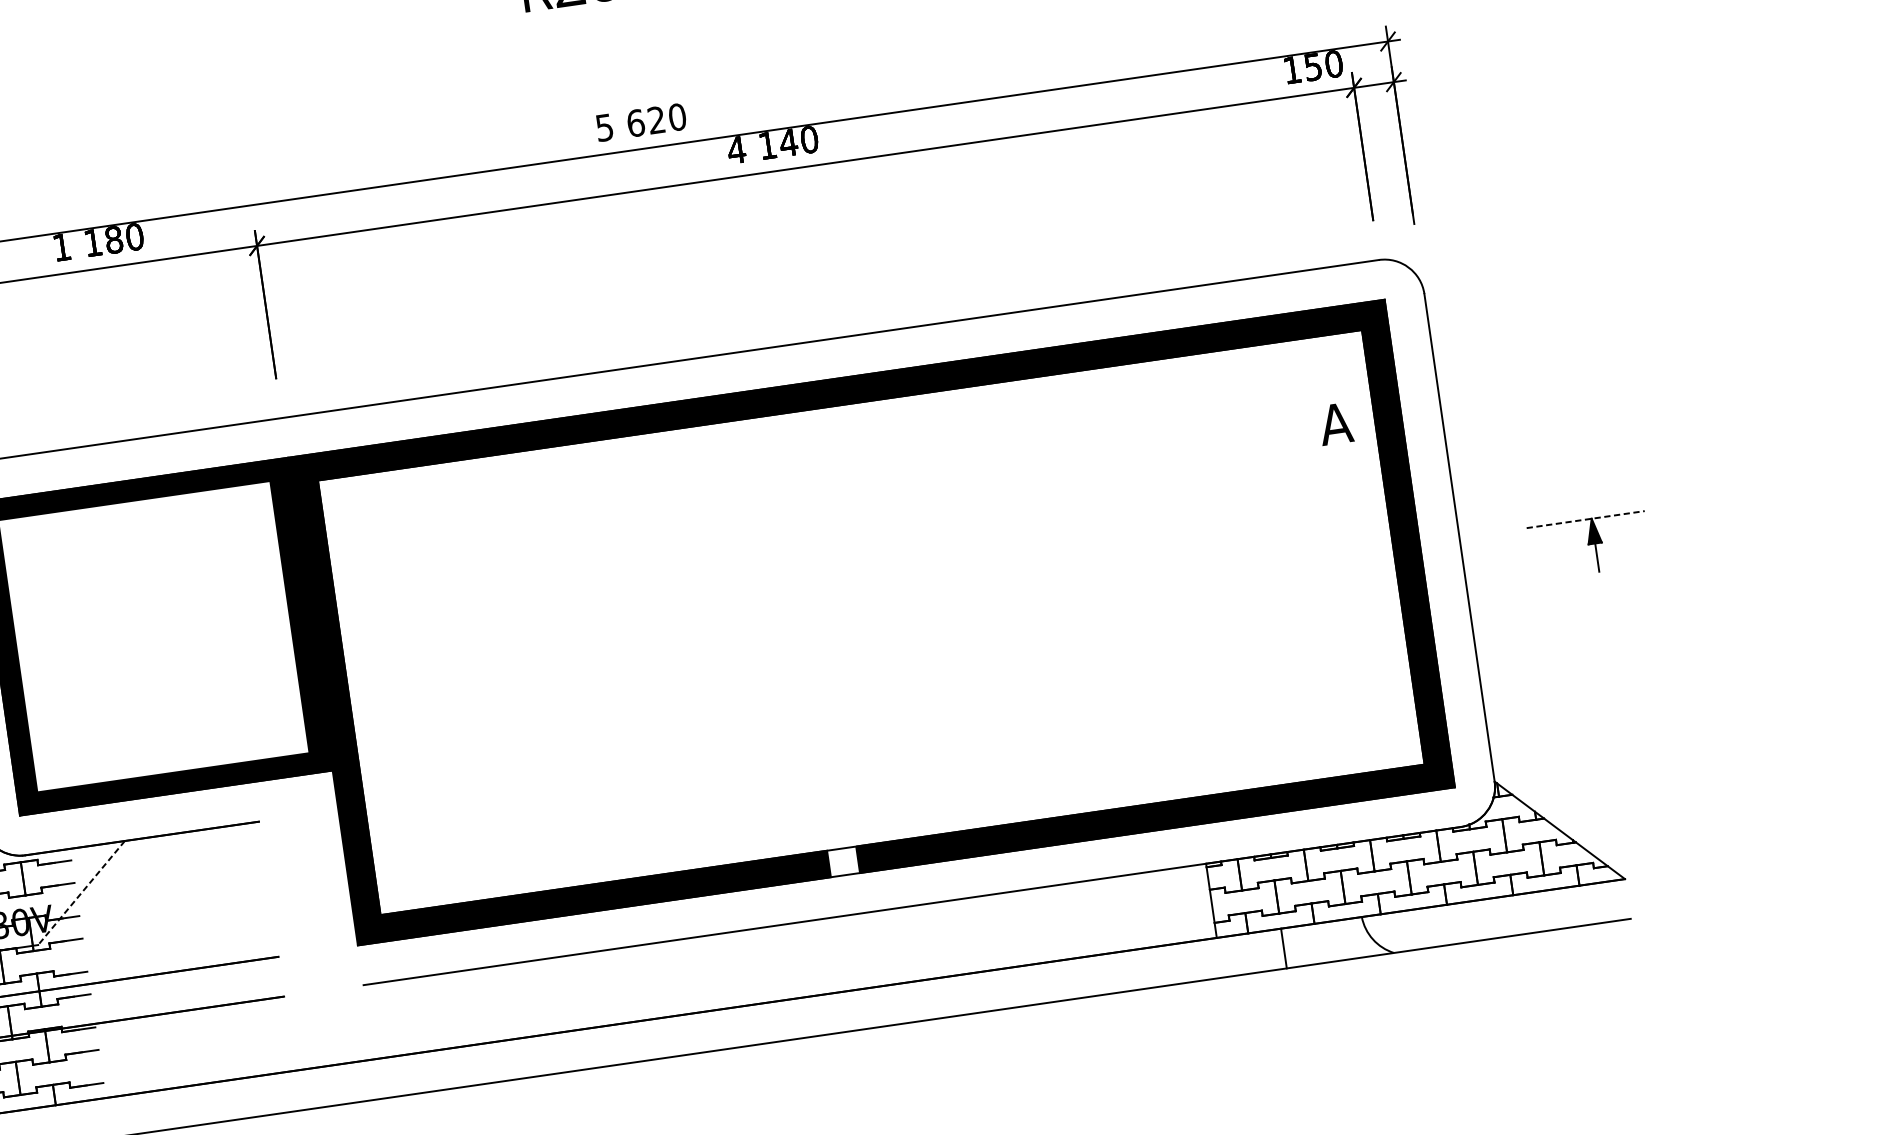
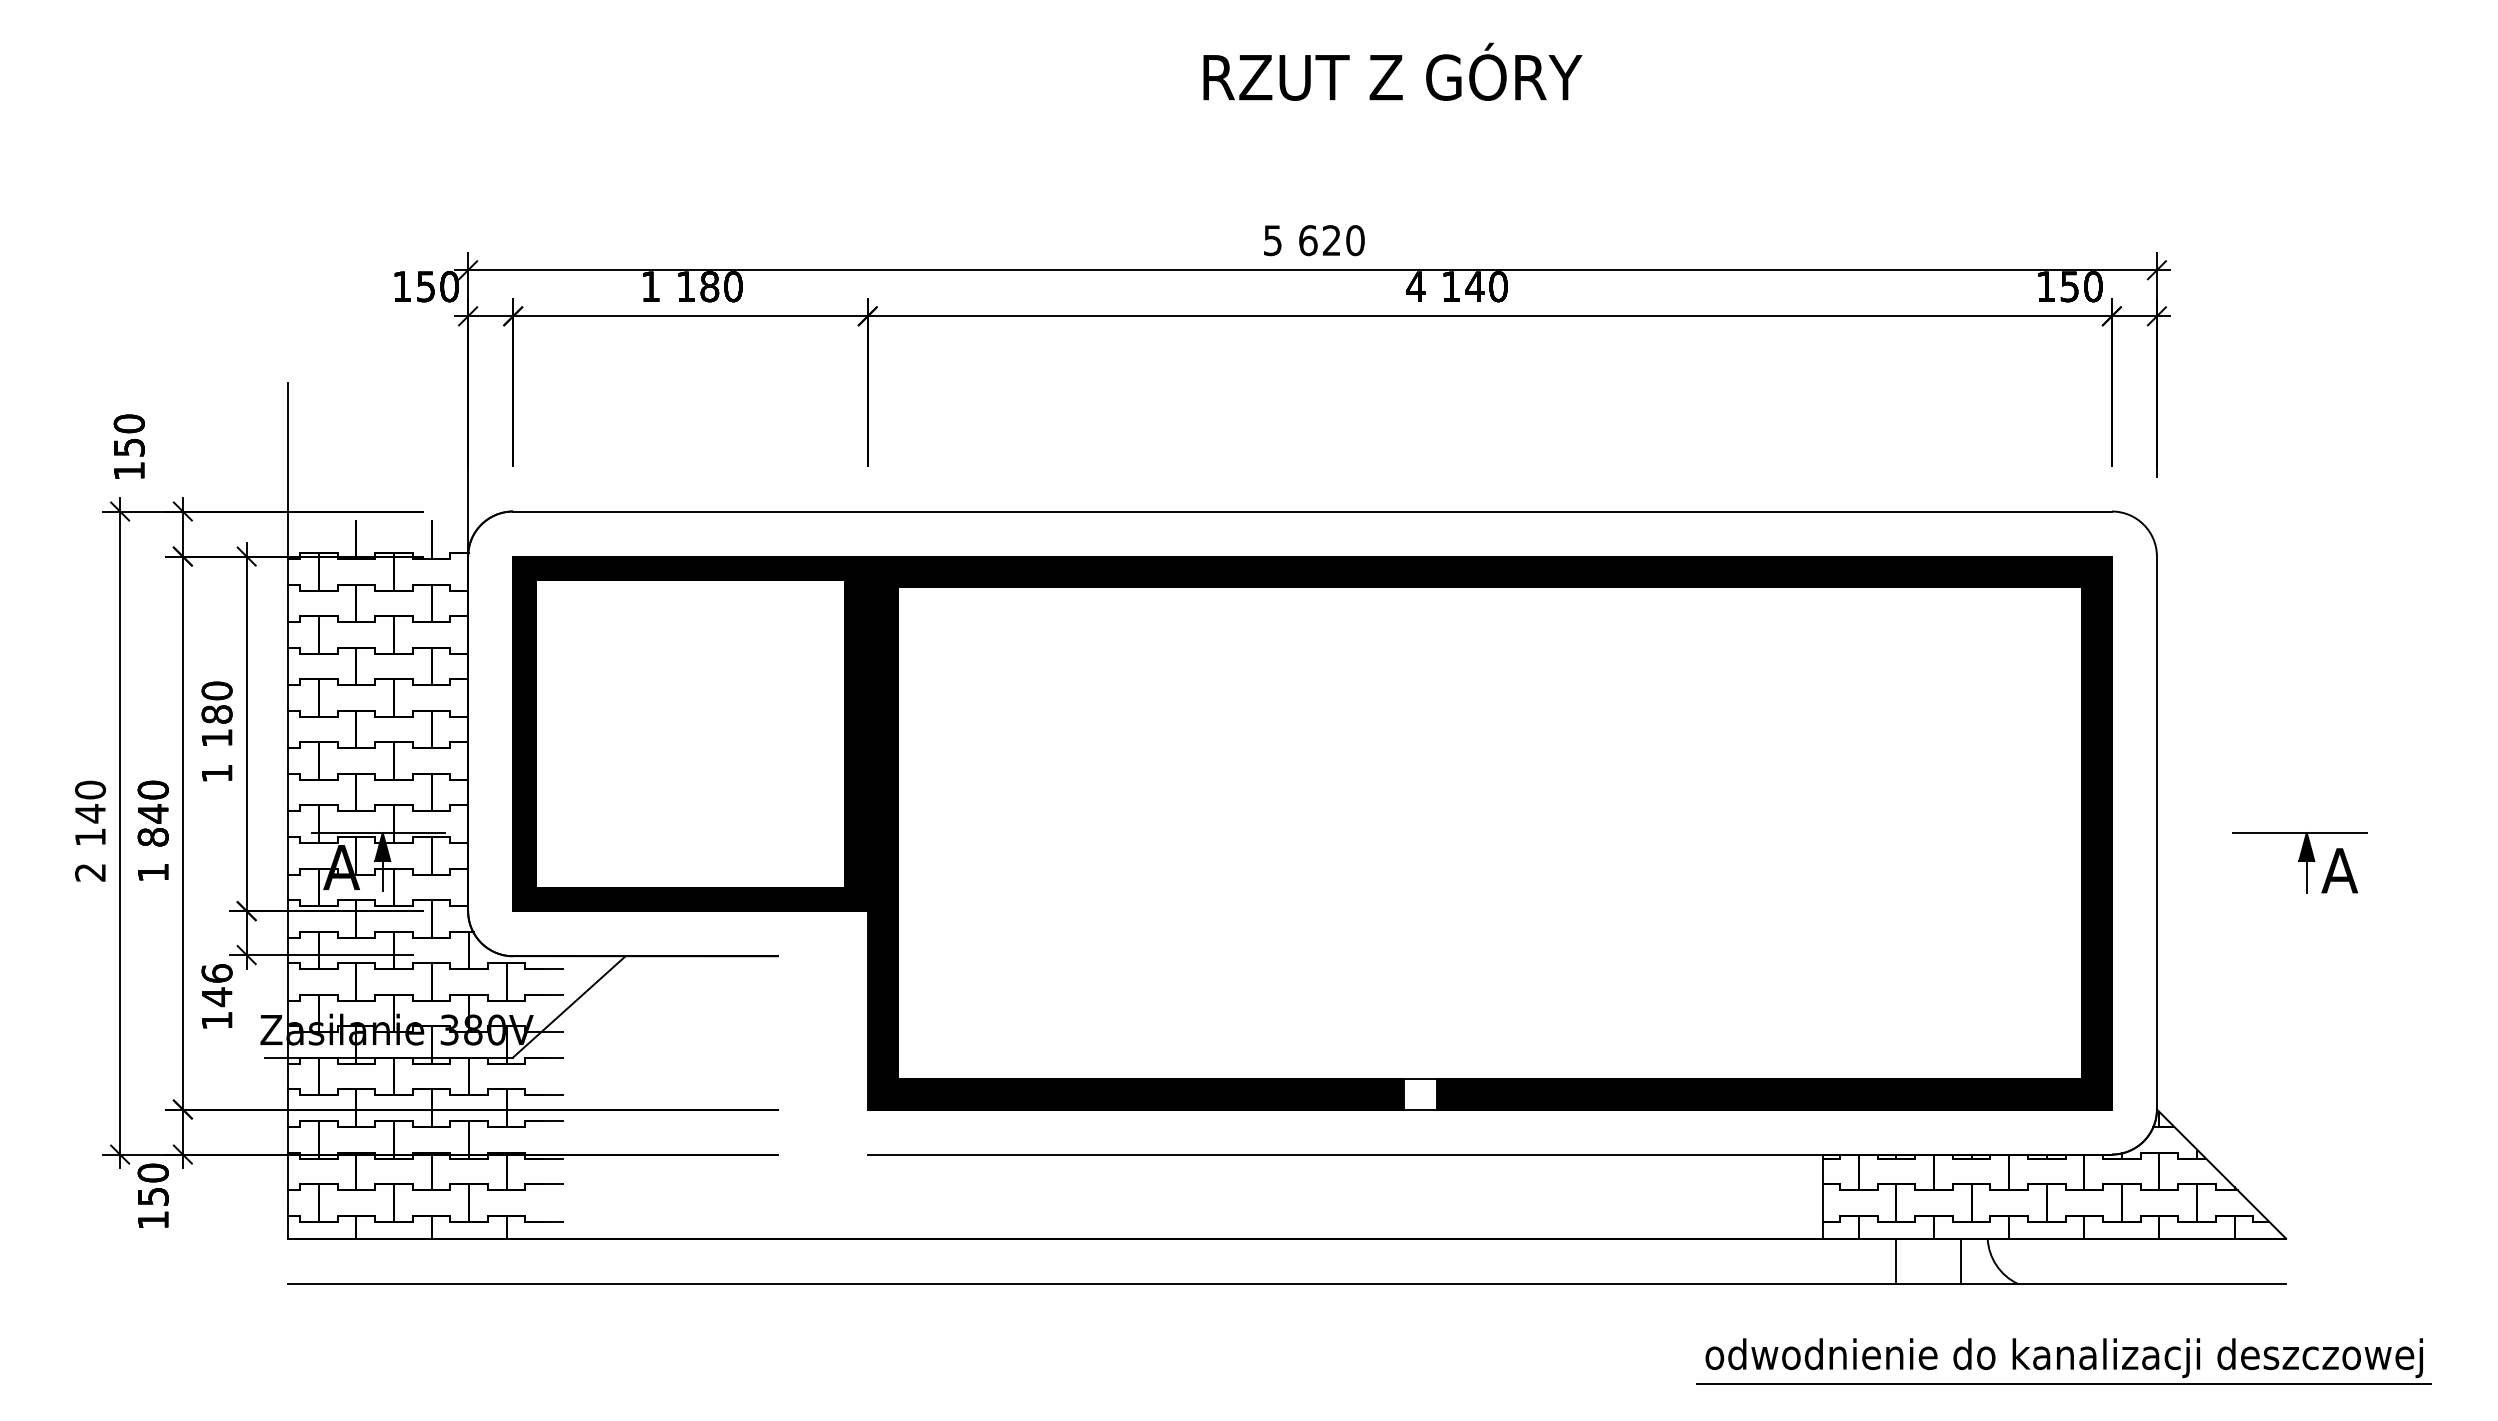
text: (1335, 423) -> (2339, 870), moved
line: (1586, 519) -> (2300, 833), dashed -> solid
line: (81, 893) -> (568, 1007), dashed -> solid
line: (1341, 939) -> (1961, 1260), added
part: (1444, 1015) -> (2063, 1361), added

